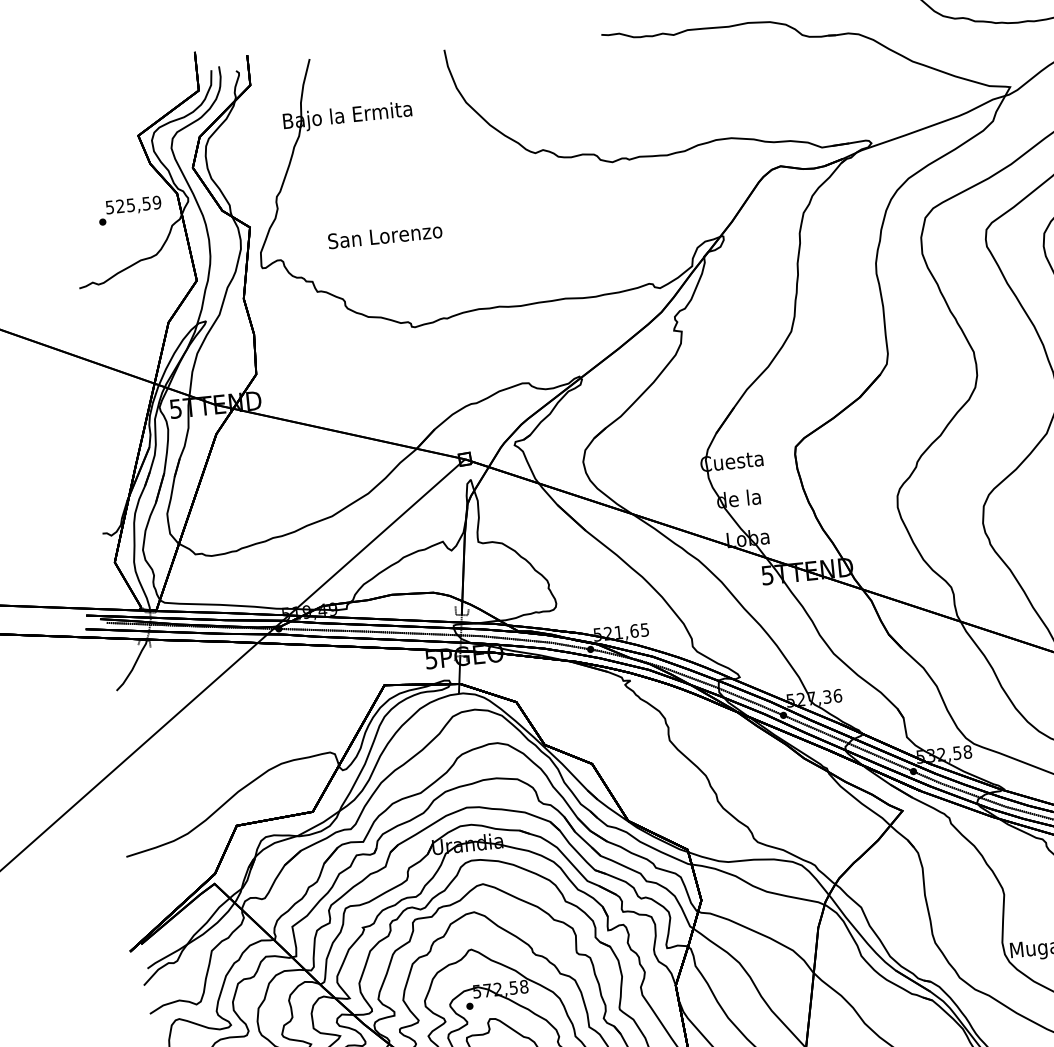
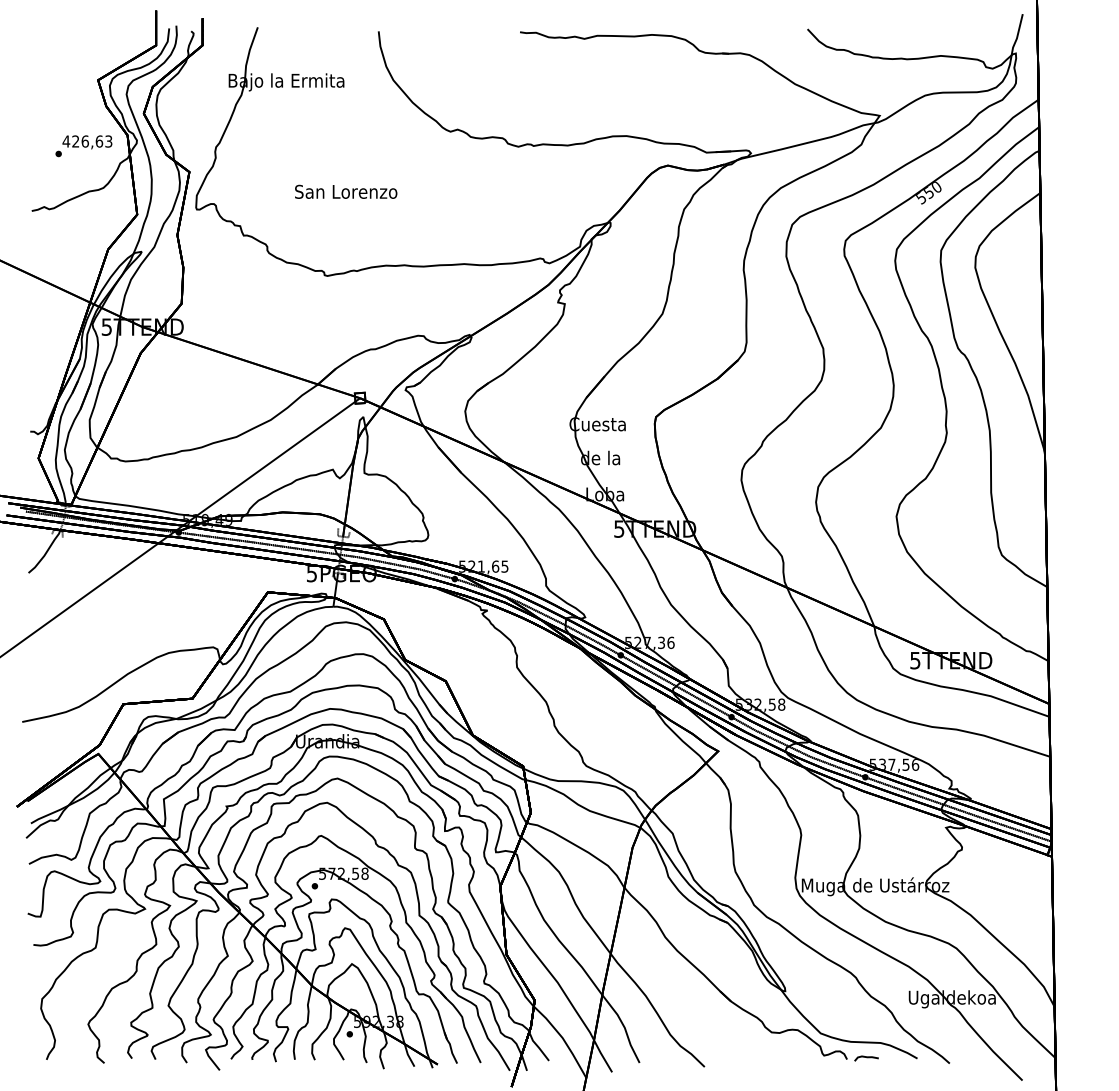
text: (133, 204) -> (87, 141), 525,59 -> 426,63
text: (385, 235) -> (346, 191), moved

